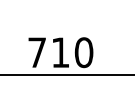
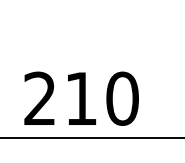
text: (36, 52) -> (38, 98), 710 -> 210

